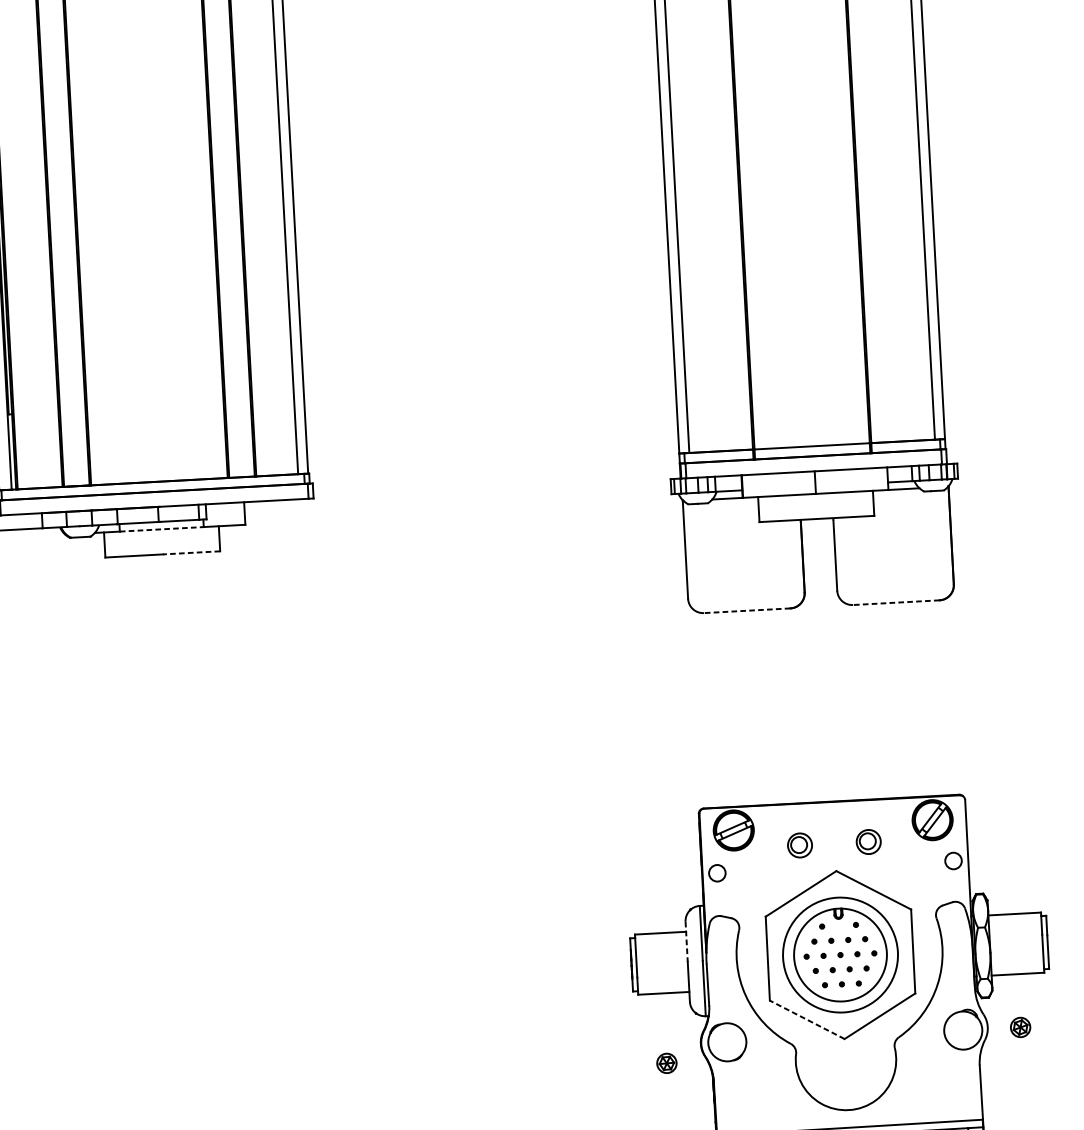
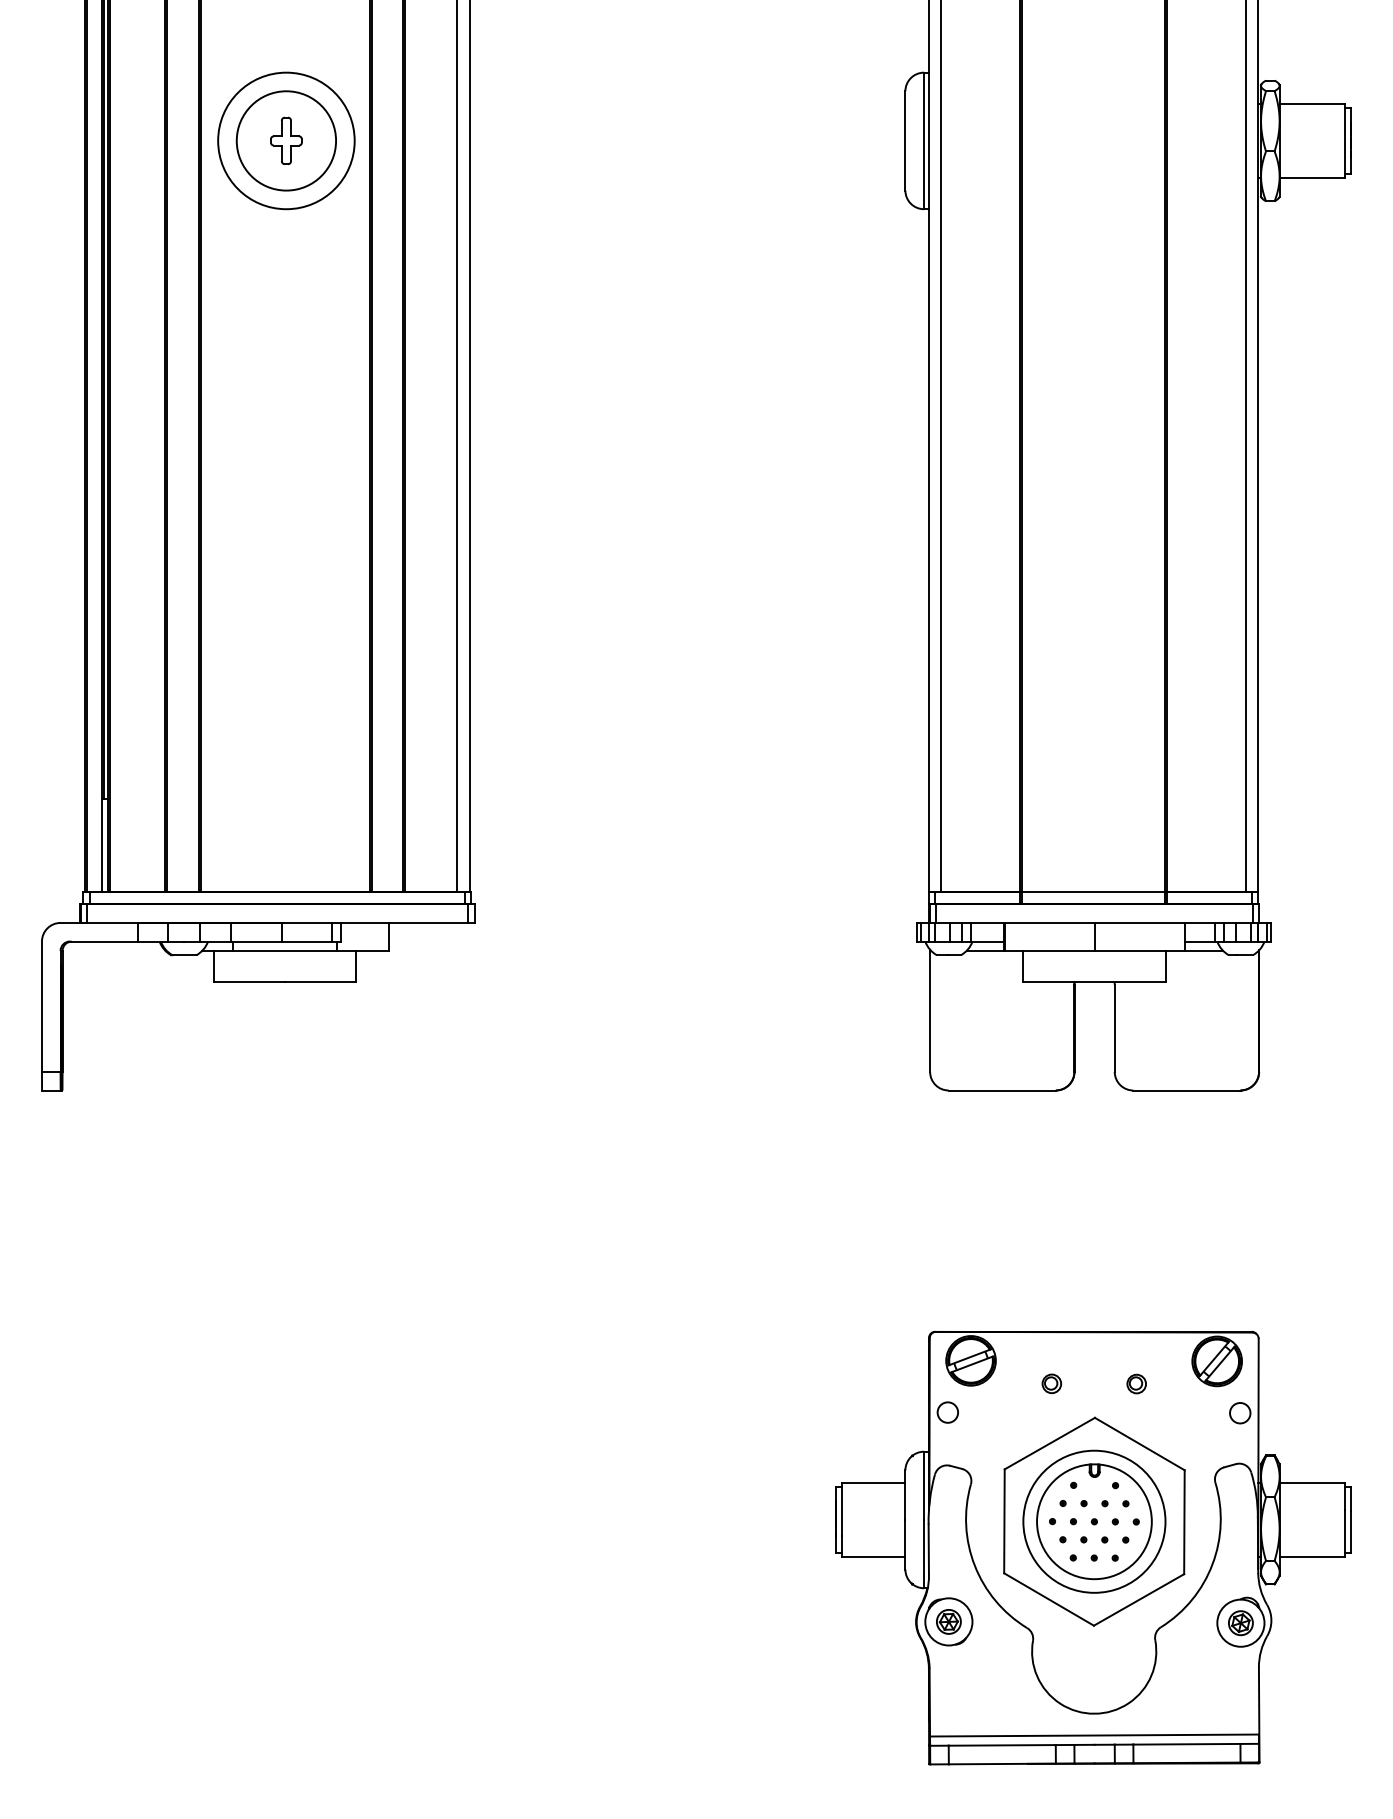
line: (162, 529) -> (285, 950), dashed -> solid
line: (190, 552) -> (319, 981), dashed -> solid
line: (896, 602) -> (1186, 1090), dashed -> solid
line: (747, 610) -> (1002, 1090), dashed -> solid
part: (868, 841) -> (1136, 1383), size x0.62
part: (799, 845) -> (1051, 1383), size x0.62
line: (686, 942) -> (905, 1495), dashed -> solid
line: (807, 1019) -> (1049, 1599), dashed -> solid
part: (1020, 1027) -> (1240, 1623), moved
part: (666, 1063) -> (948, 1621), moved

